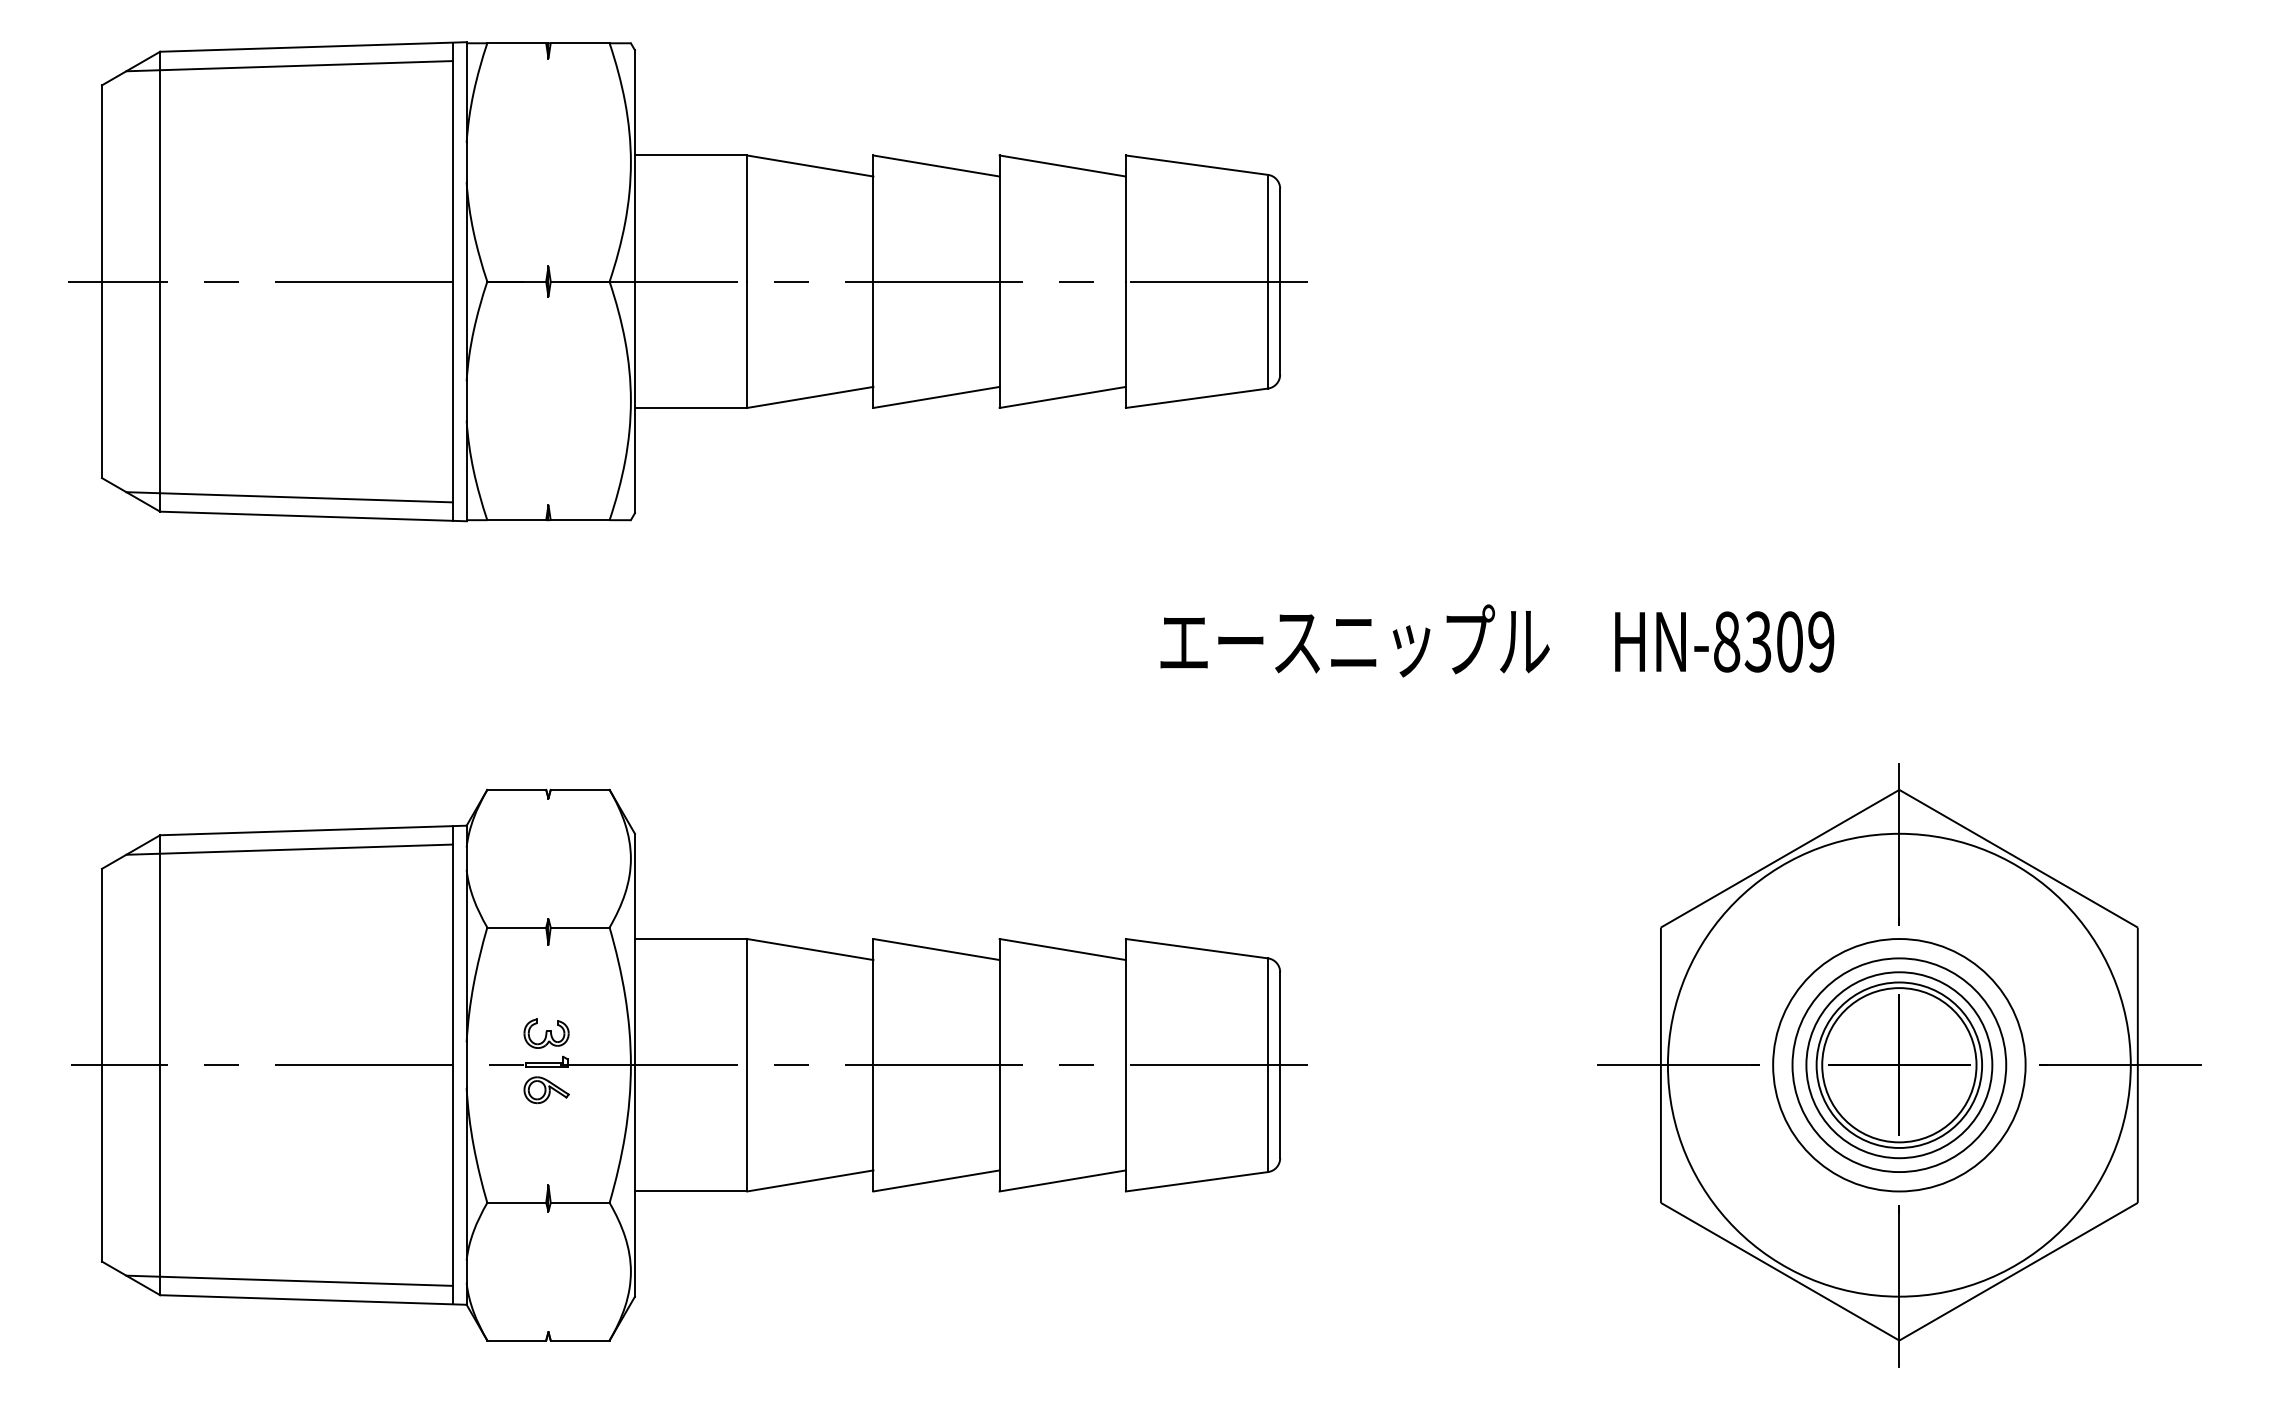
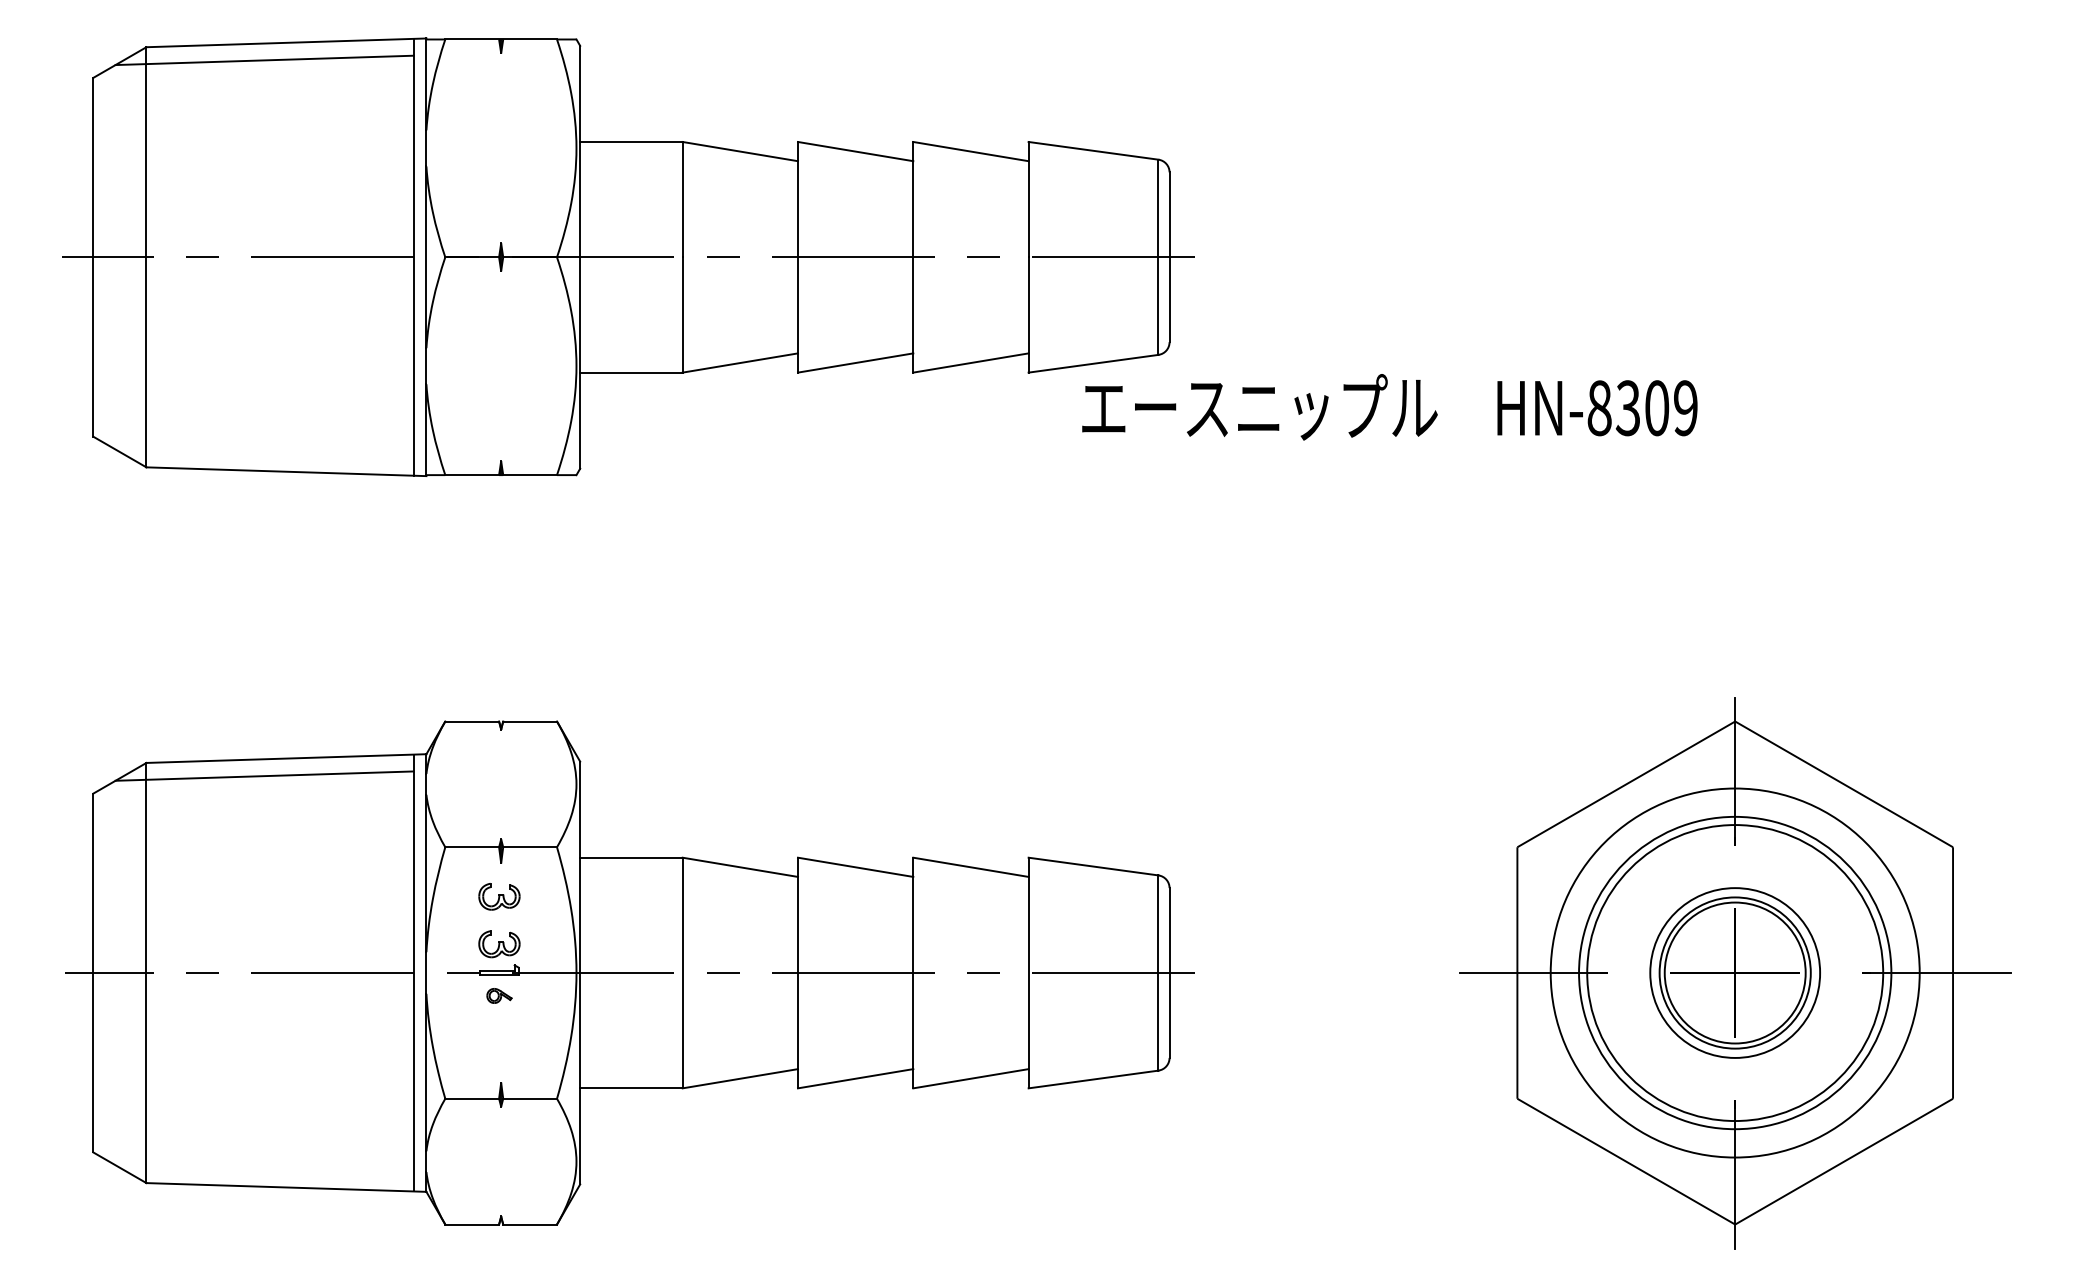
line: (289, 497) -> (264, 454), removed
text: (1497, 640) -> (1390, 406), moved
part: (546, 981) -> (499, 896), added
circle: (1898, 1064) -> (1734, 972), size x0.7
circle: (1899, 1065) -> (1735, 973), size x1.6
circle: (1899, 1065) -> (1735, 973), size x1.6
part: (546, 1090) -> (499, 996), size x0.6
line: (289, 1280) -> (264, 1169), removed

